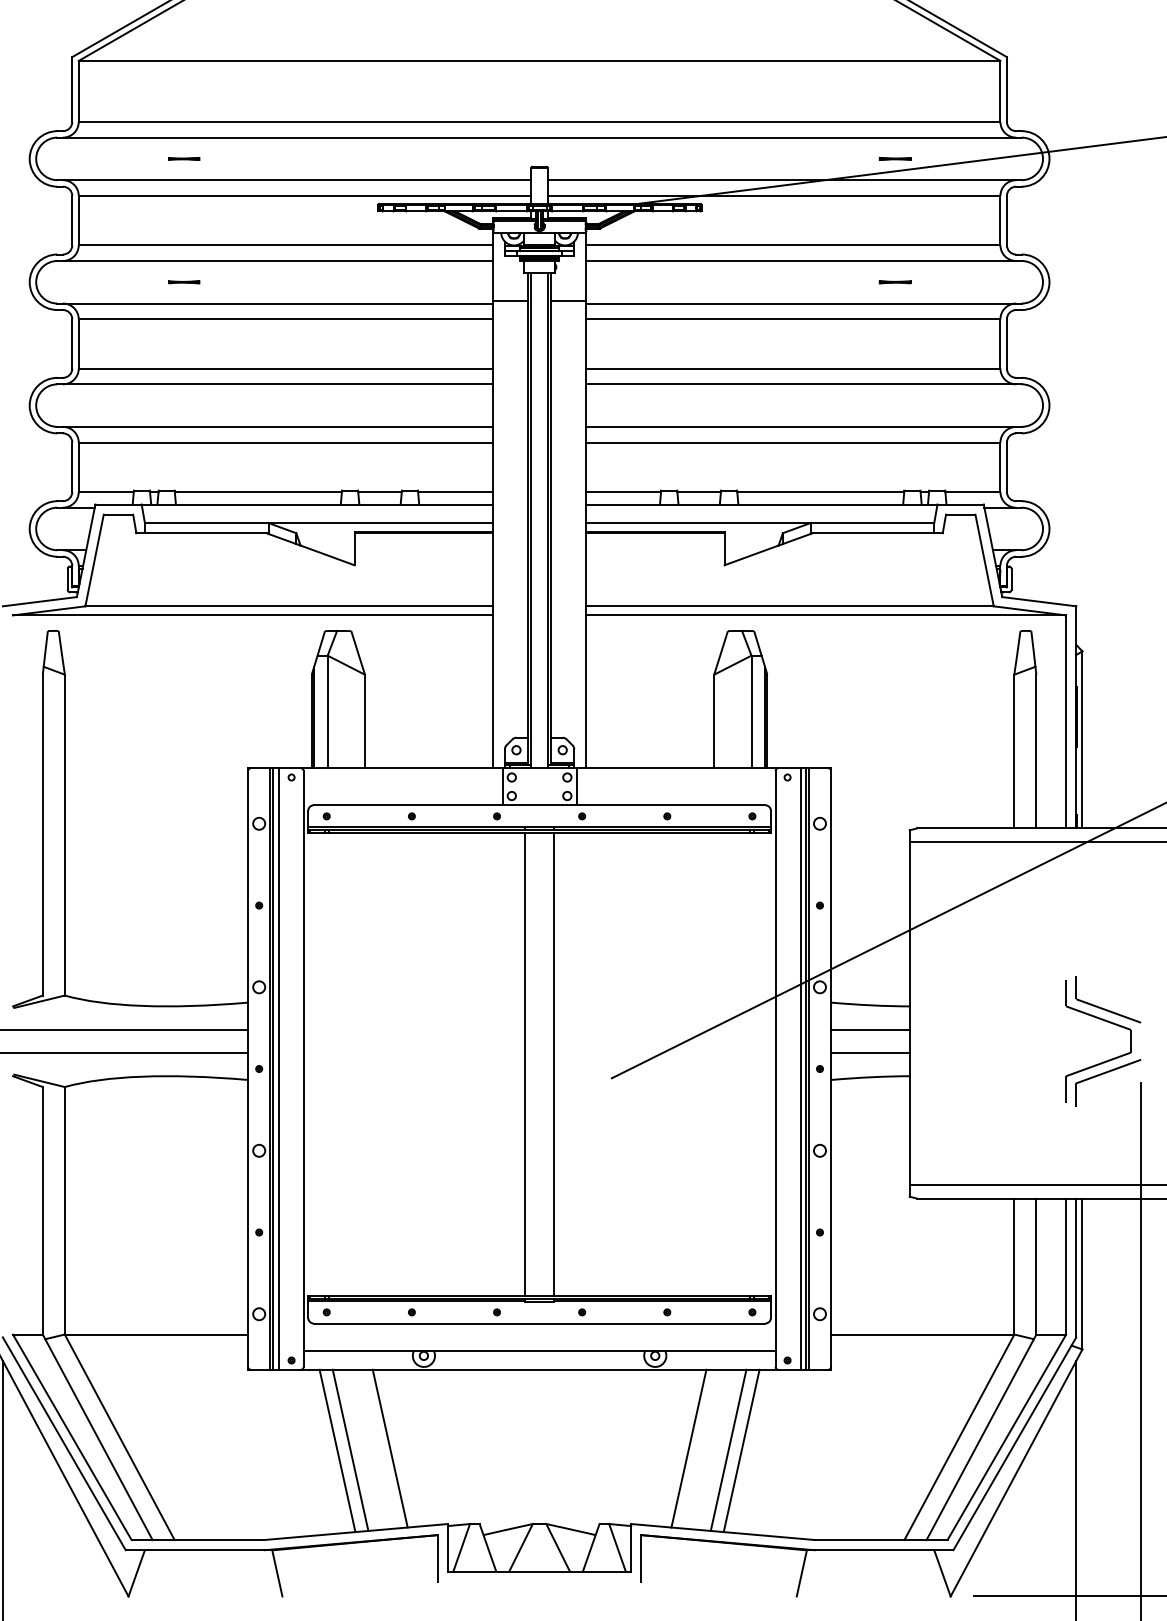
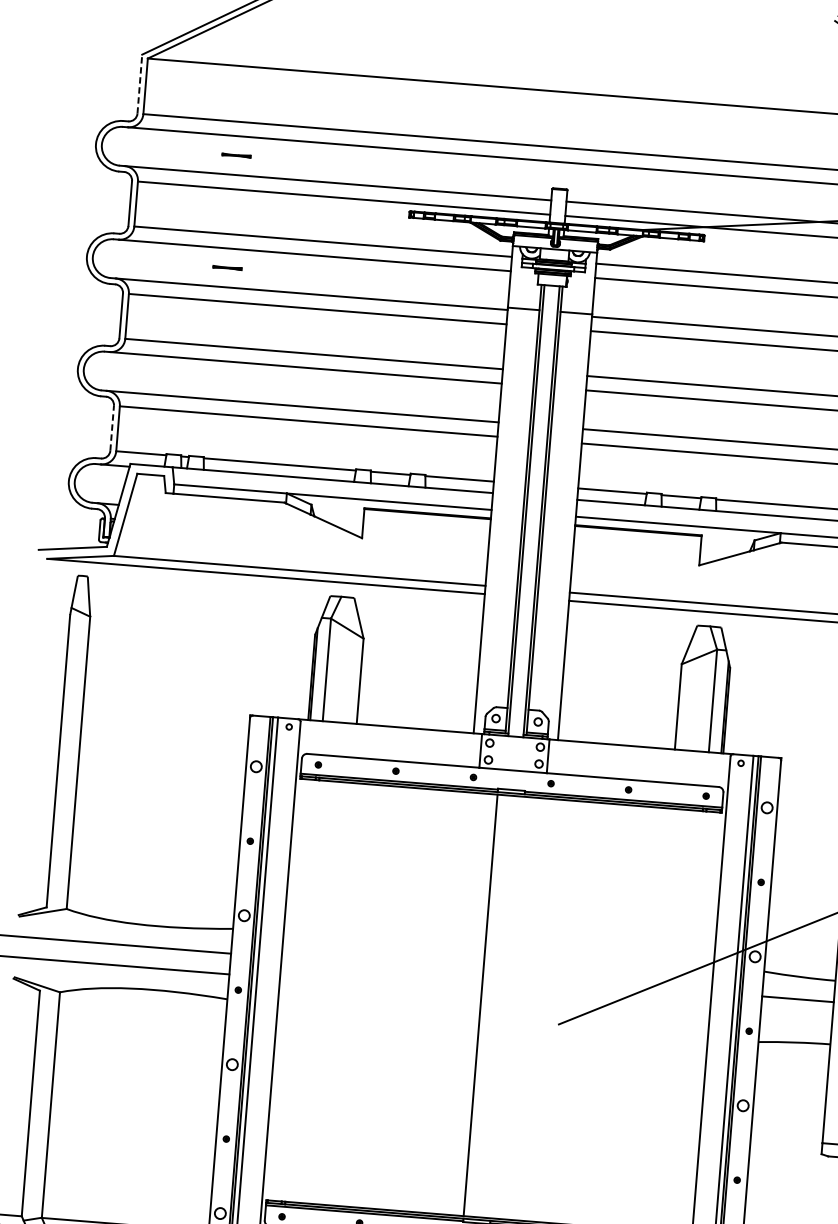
line: (72, 89) -> (140, 84), solid -> dashed
line: (72, 467) -> (112, 428), solid -> dashed
line: (870, 1052) -> (796, 1019), removed
line: (554, 1064) -> (507, 1007), removed

